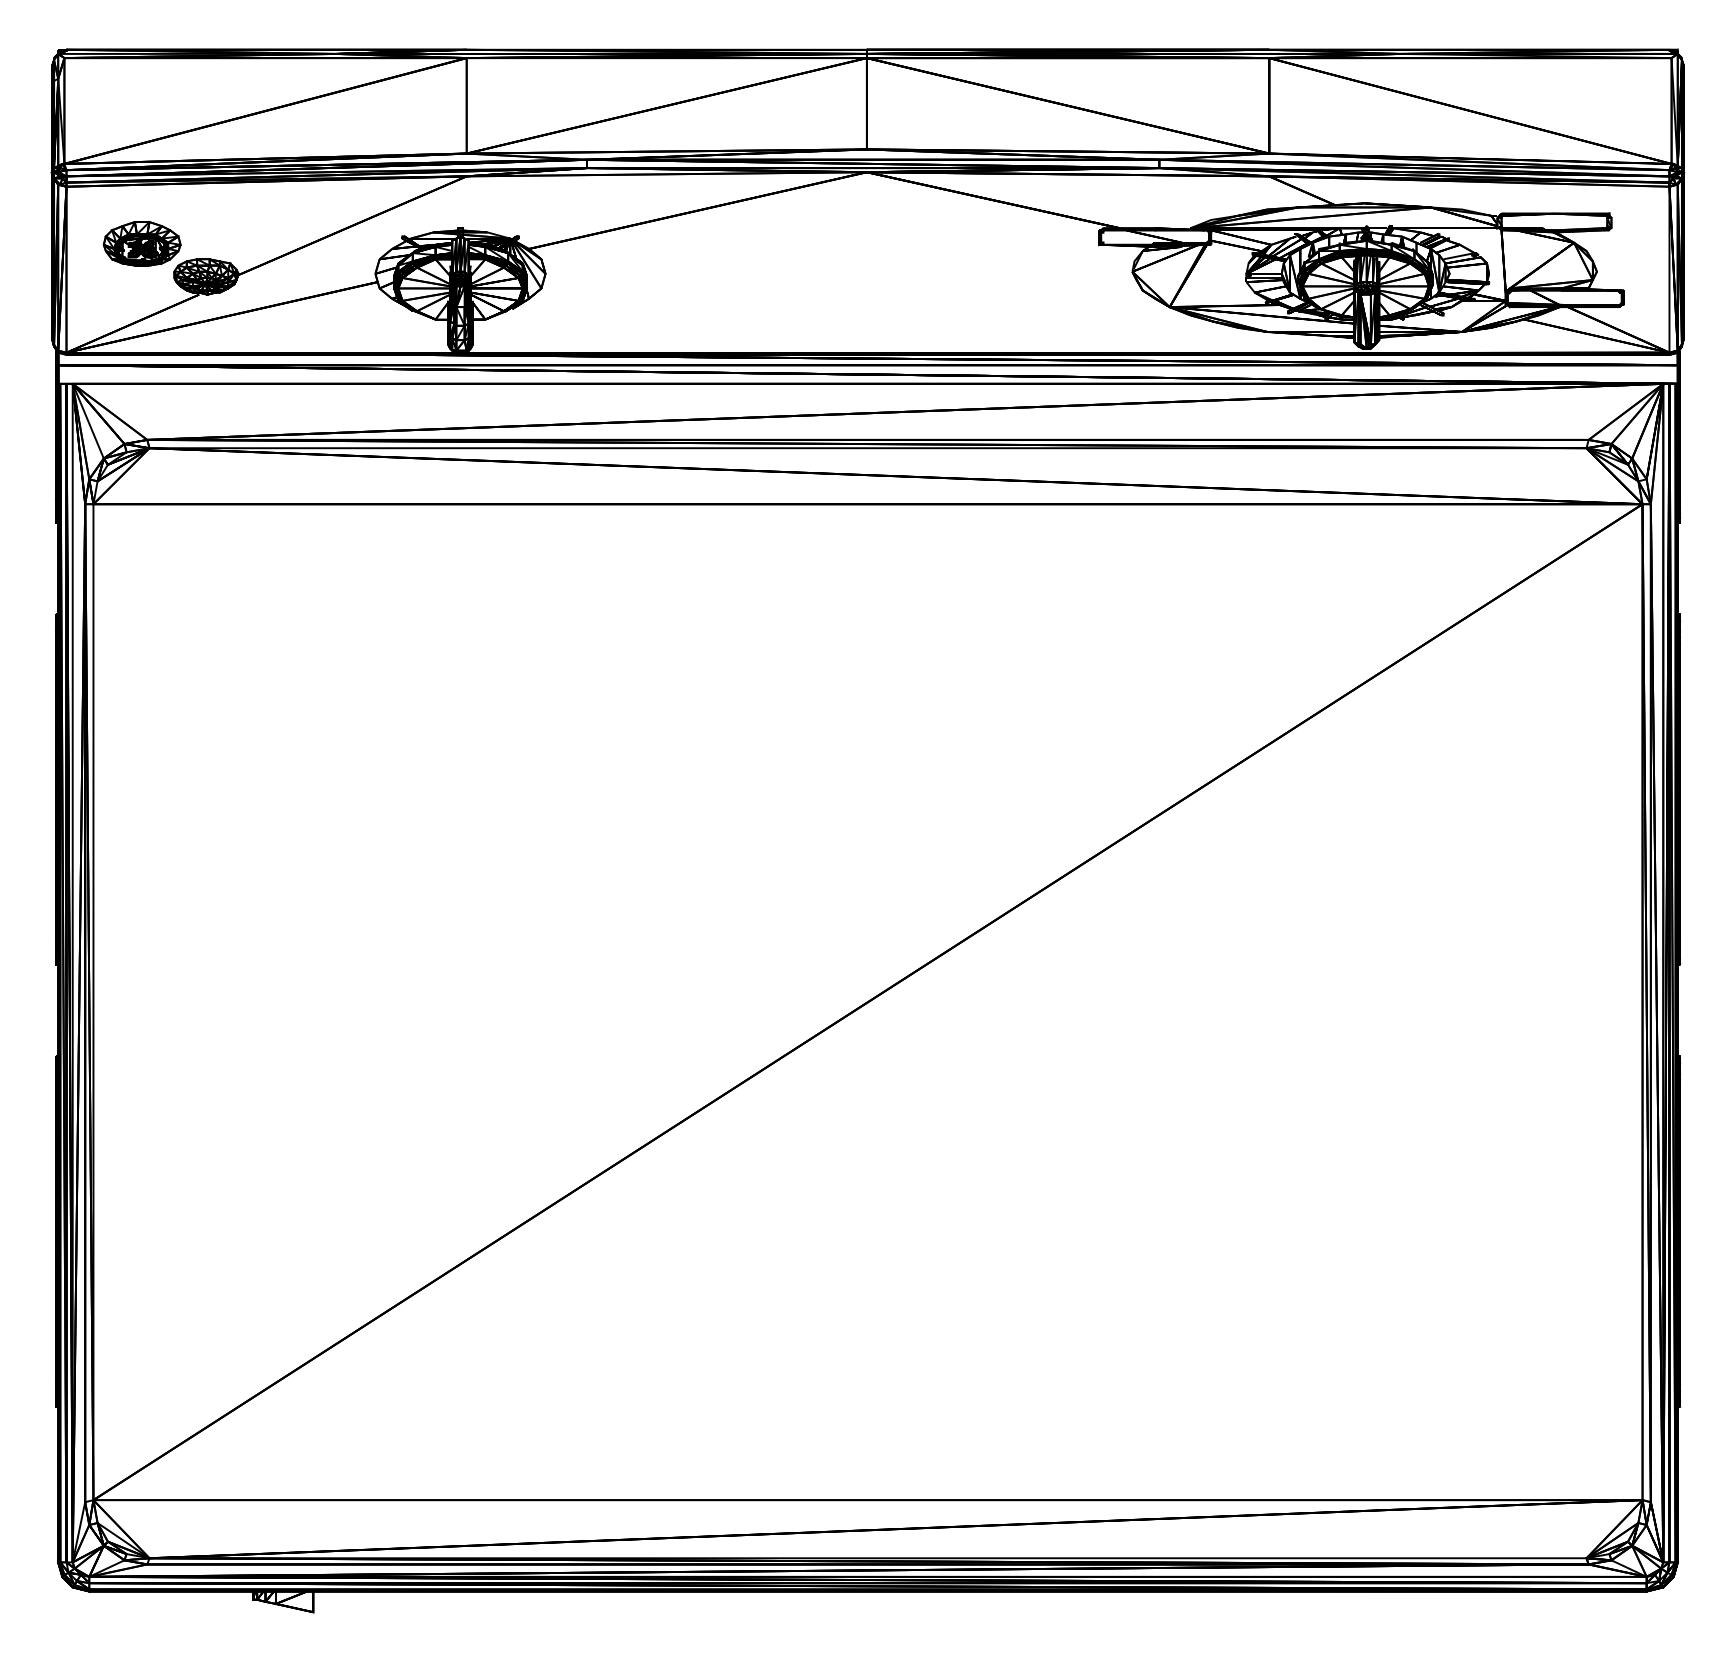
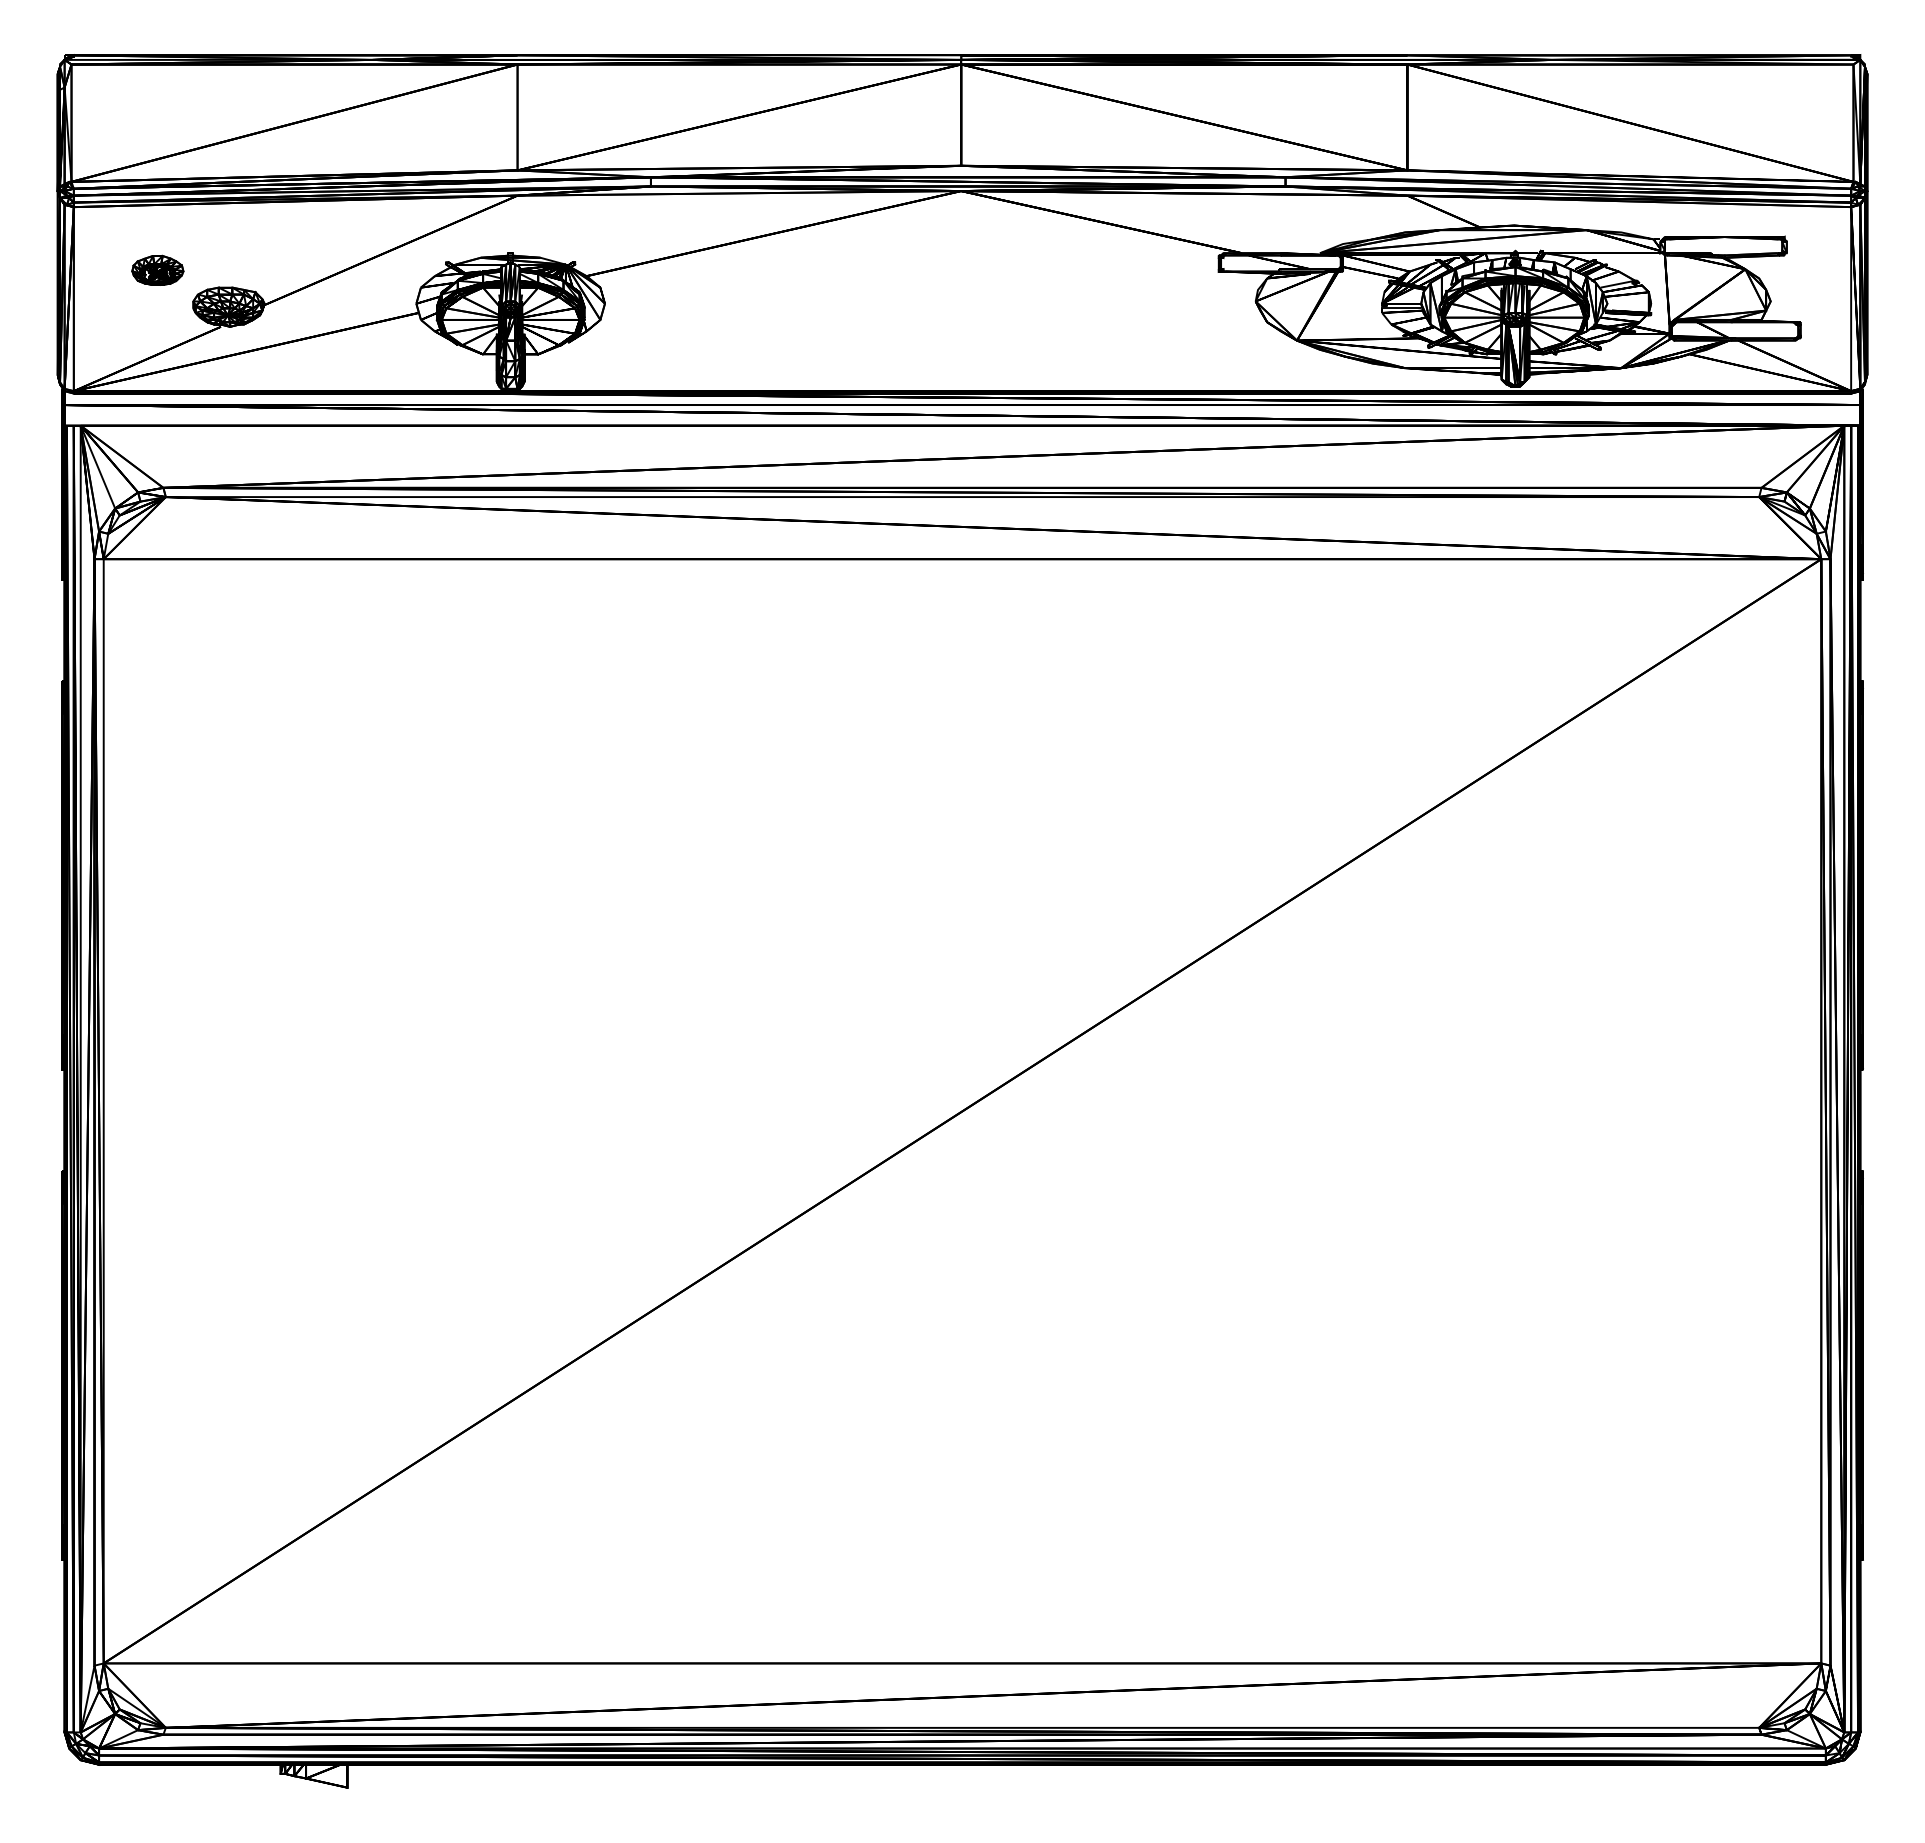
part: (141, 243) -> (157, 270), size x0.6

